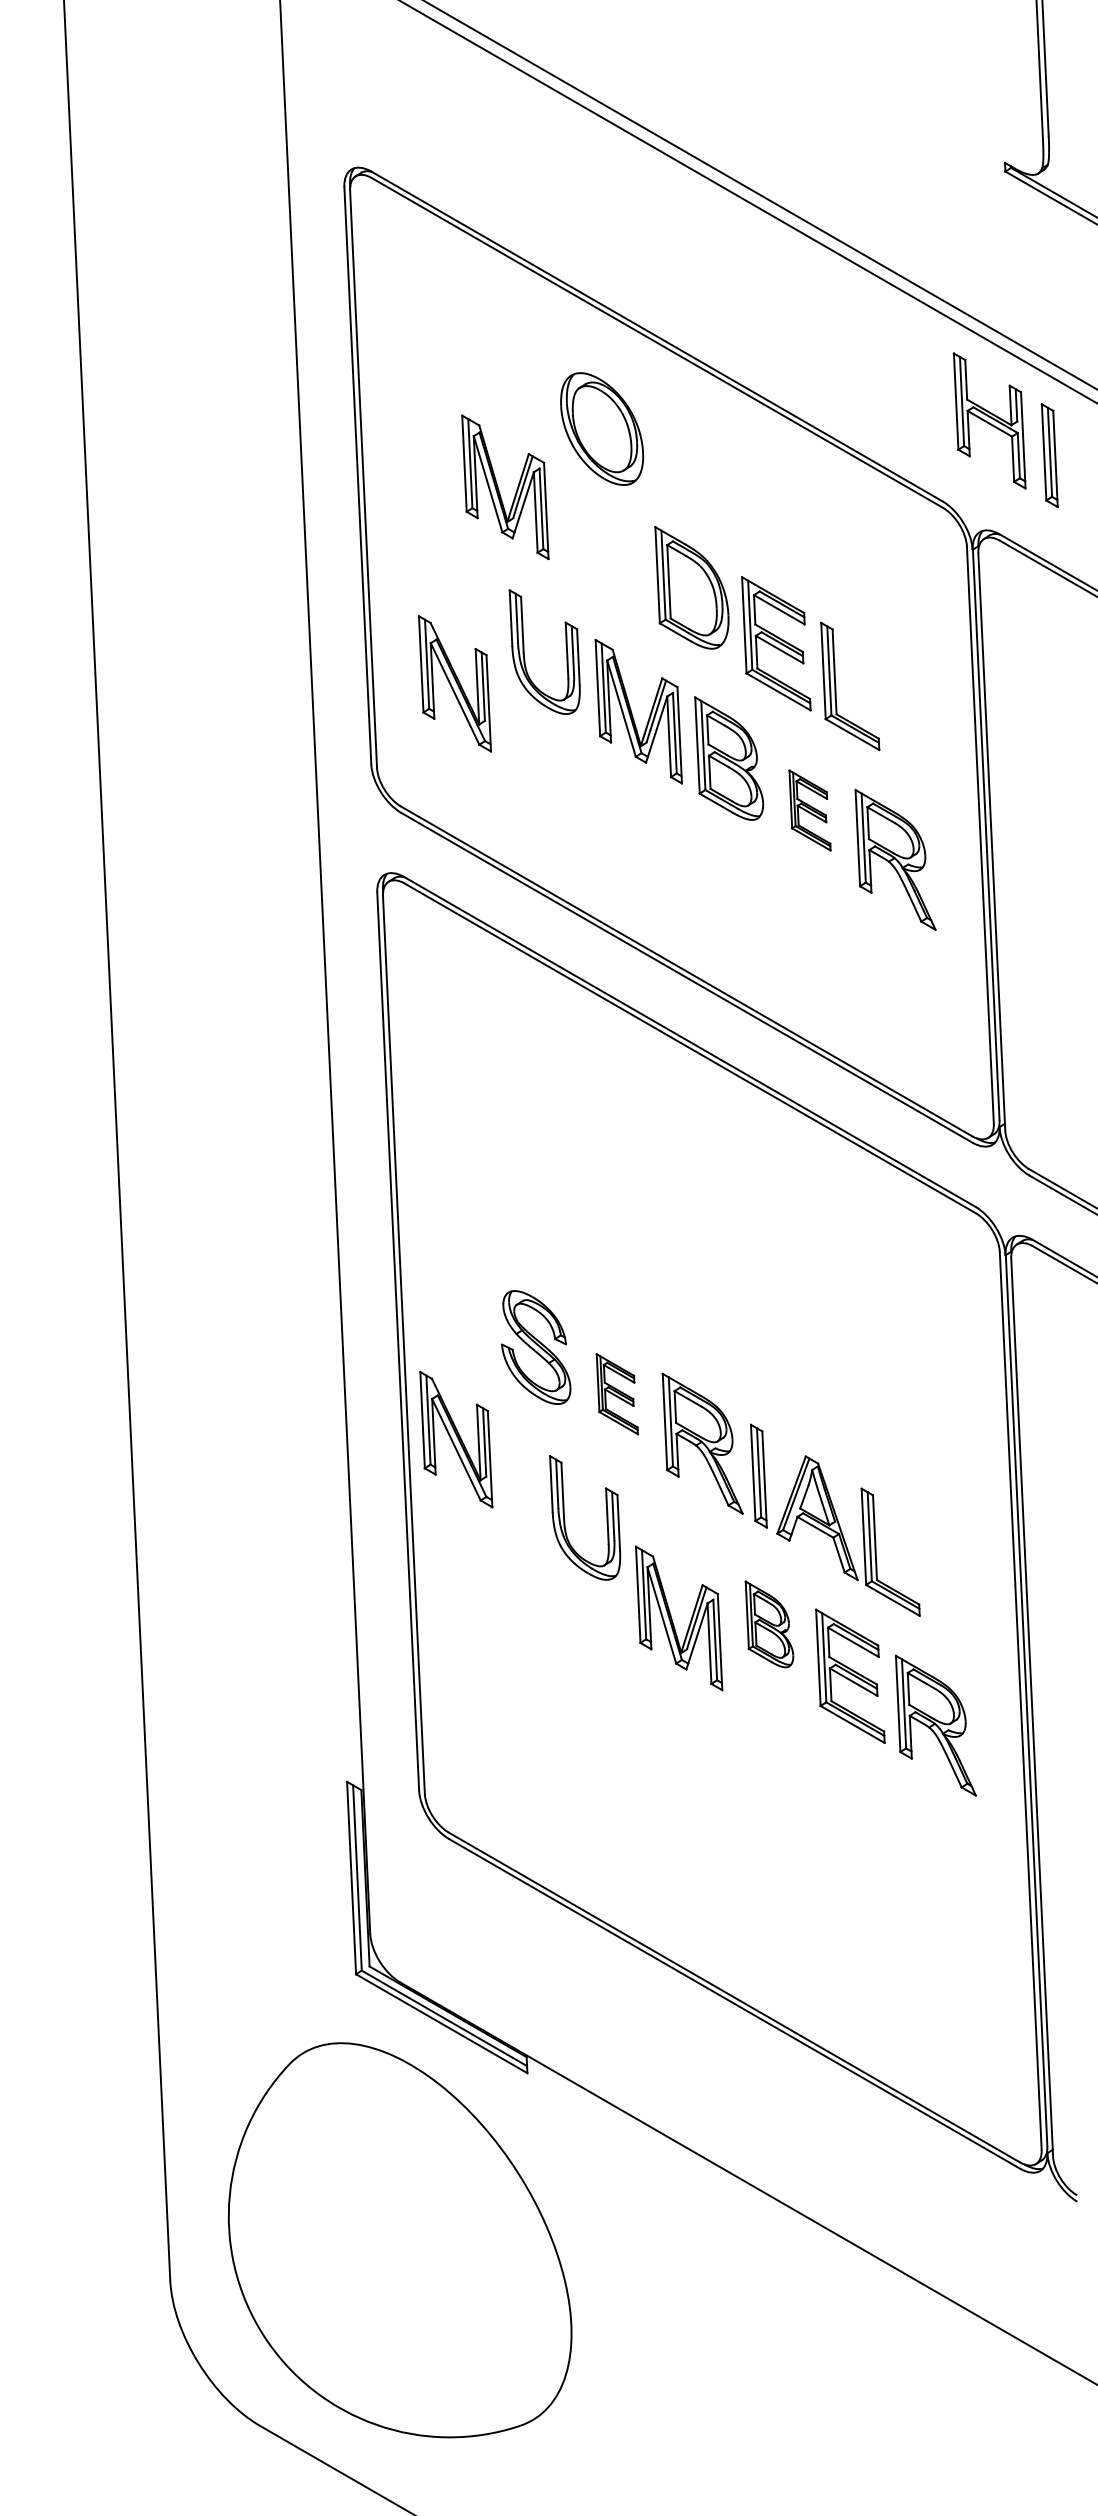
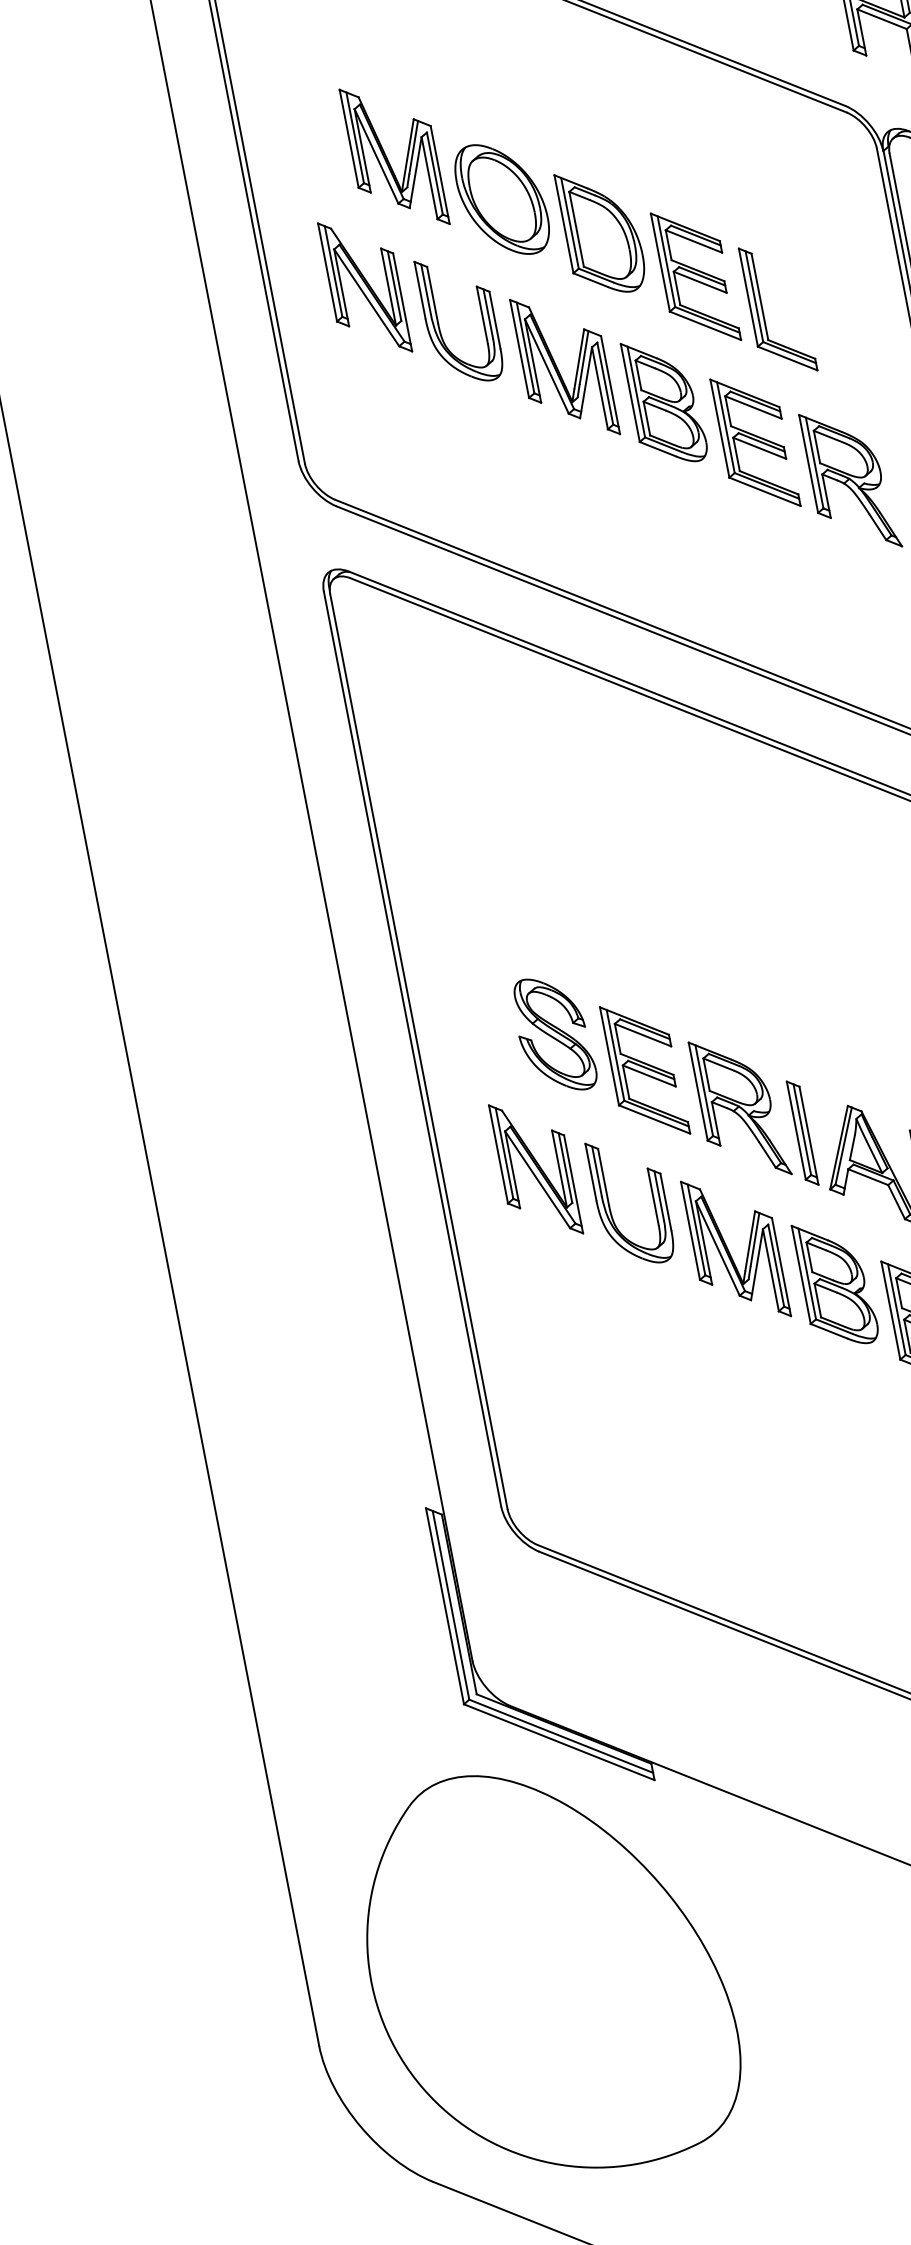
part: (602, 428) -> (502, 198), moved
part: (455, 683) -> (365, 286), moved
part: (809, 810) -> (754, 442), size x1.67
part: (617, 1393) -> (645, 1069), size x1.67
part: (456, 1439) -> (536, 1169), moved
part: (673, 1621) -> (730, 1252), moved
part: (769, 1624) -> (835, 1283), size x1.43

